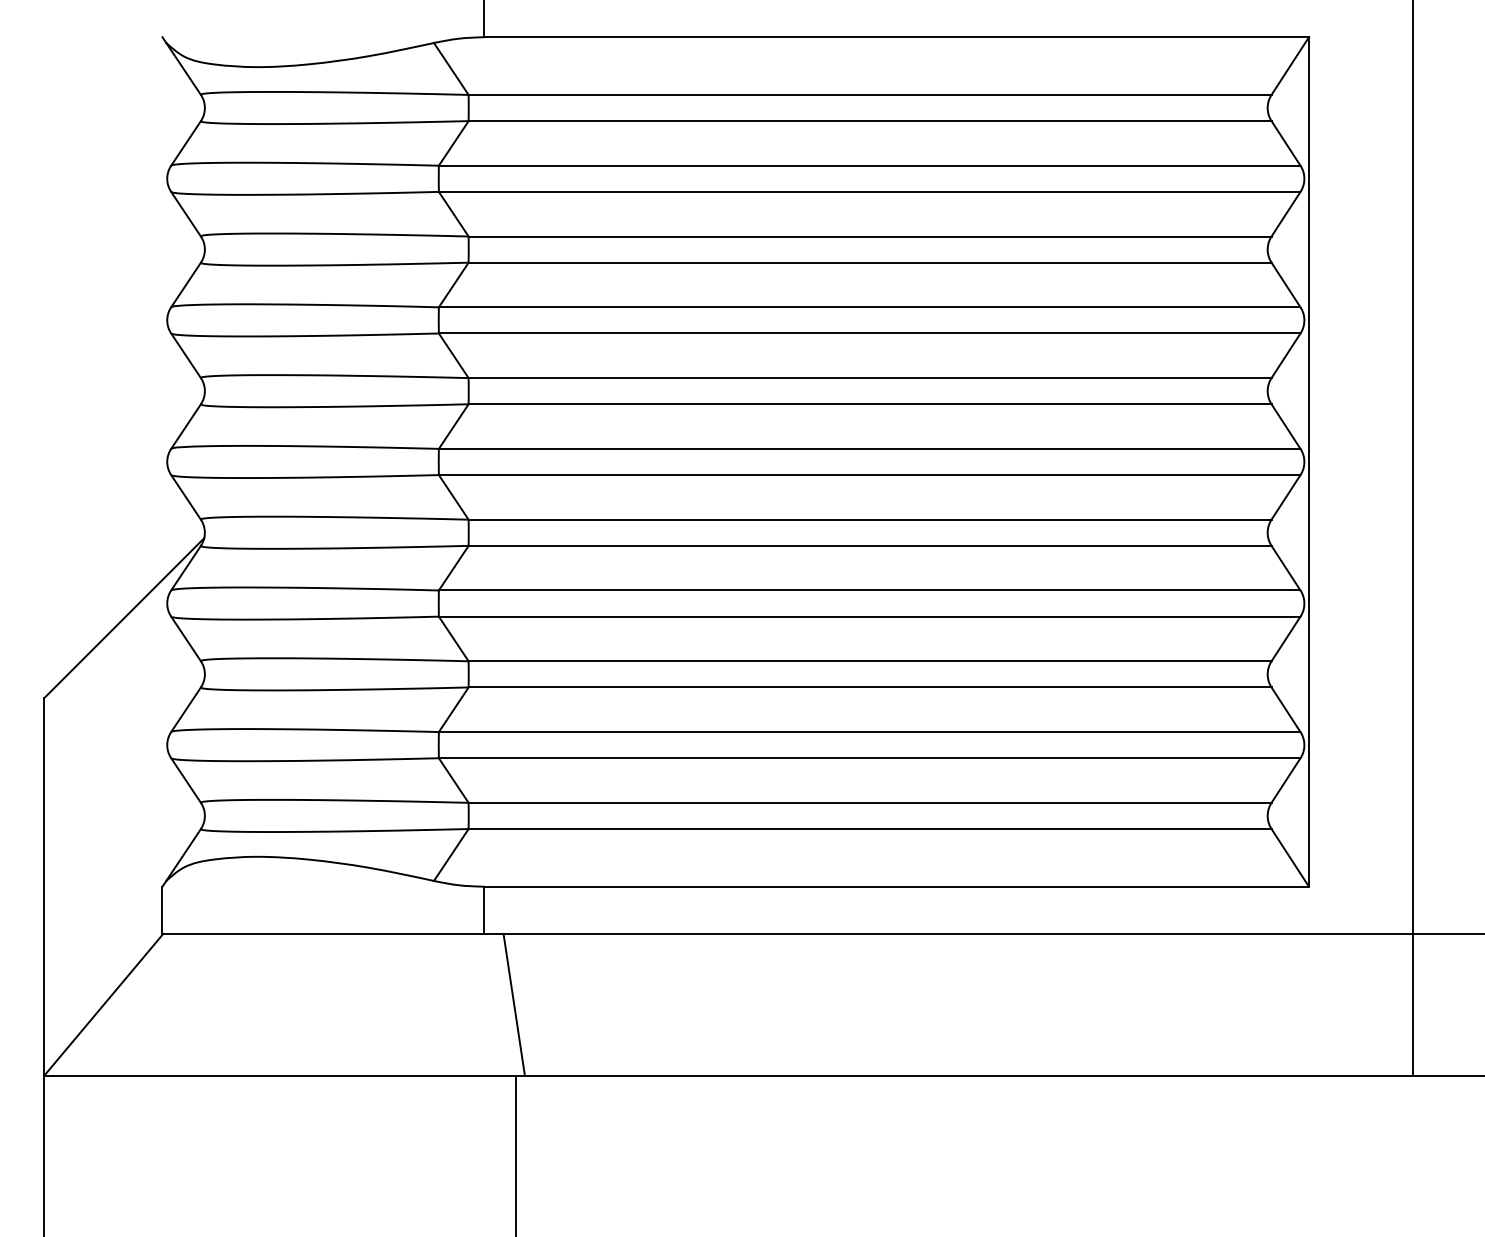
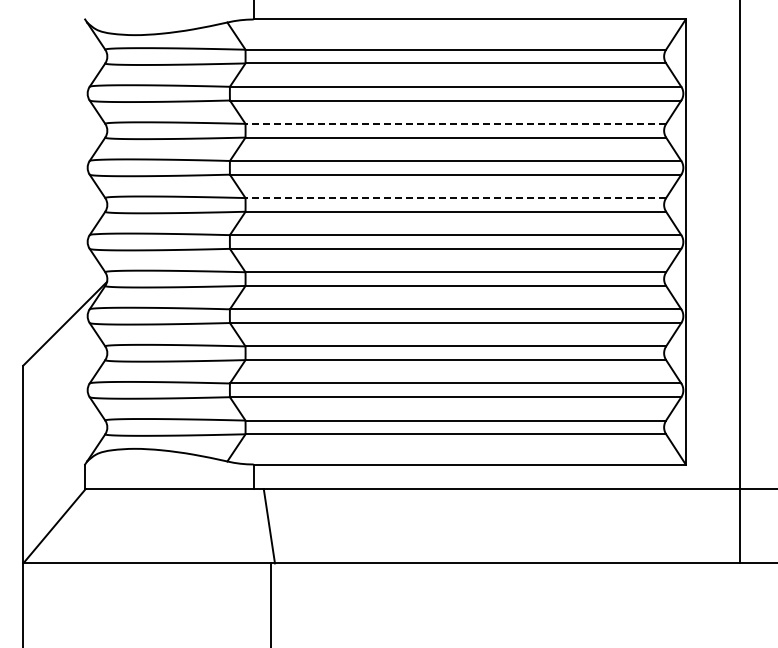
line: (869, 235) -> (455, 123), solid -> dashed
line: (869, 378) -> (455, 198), solid -> dashed

